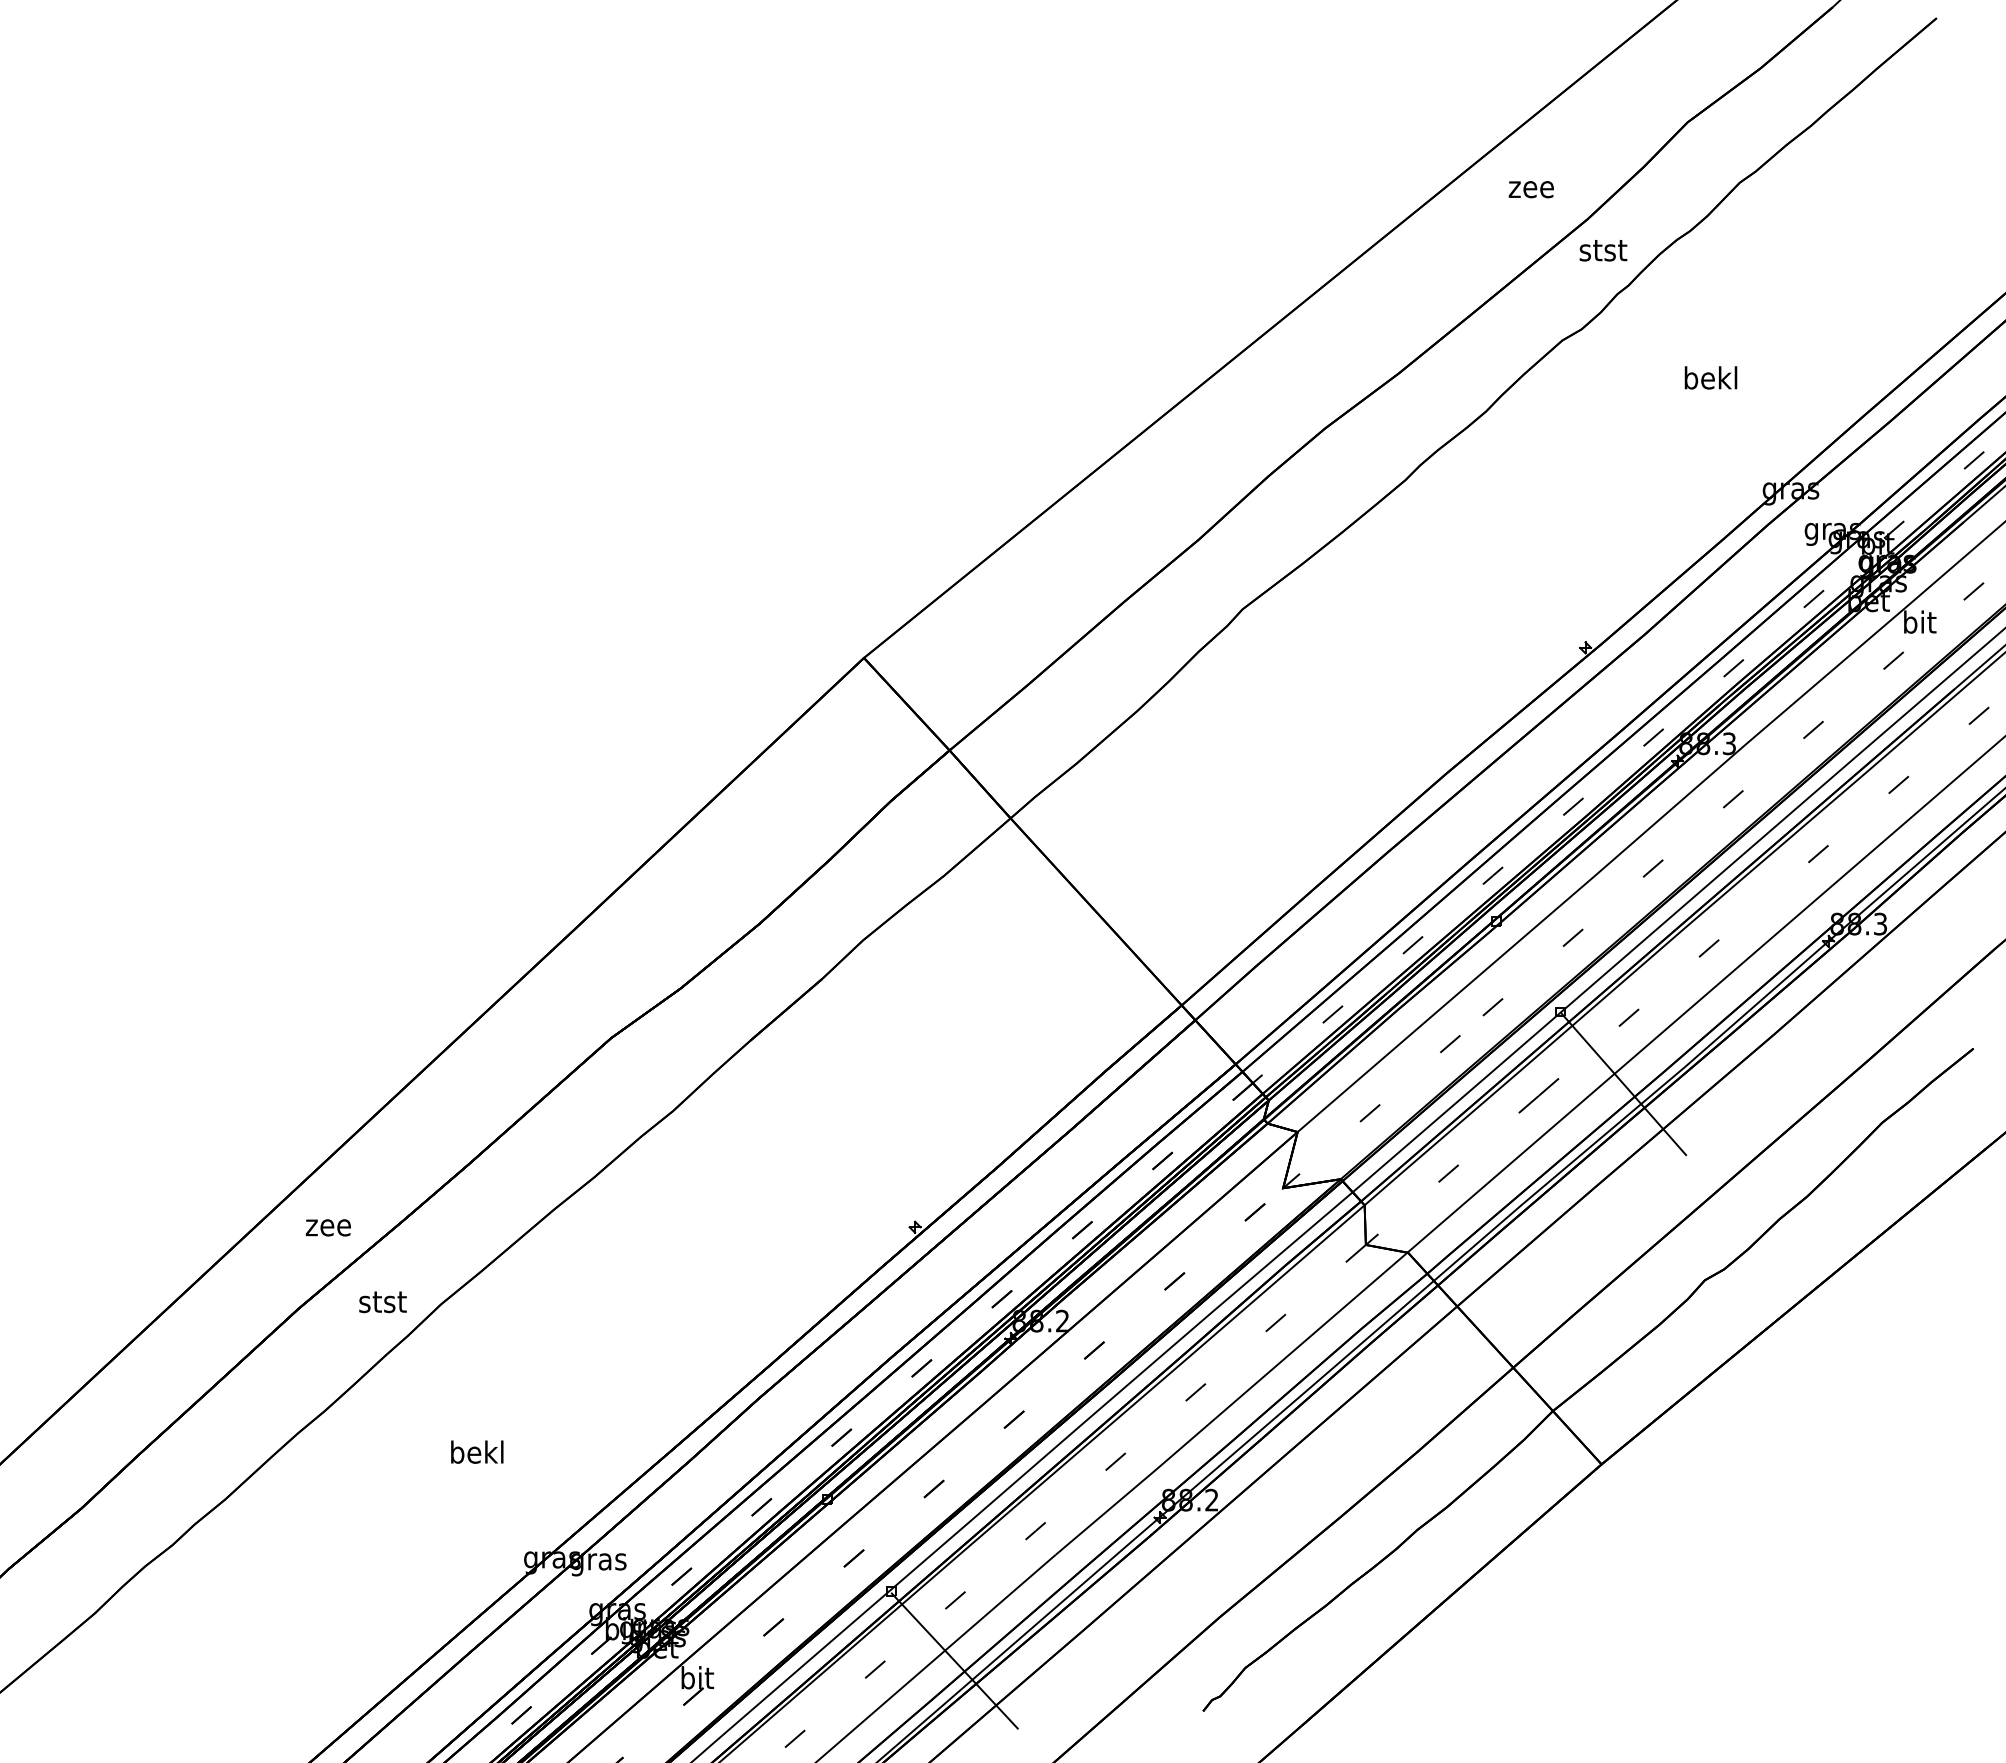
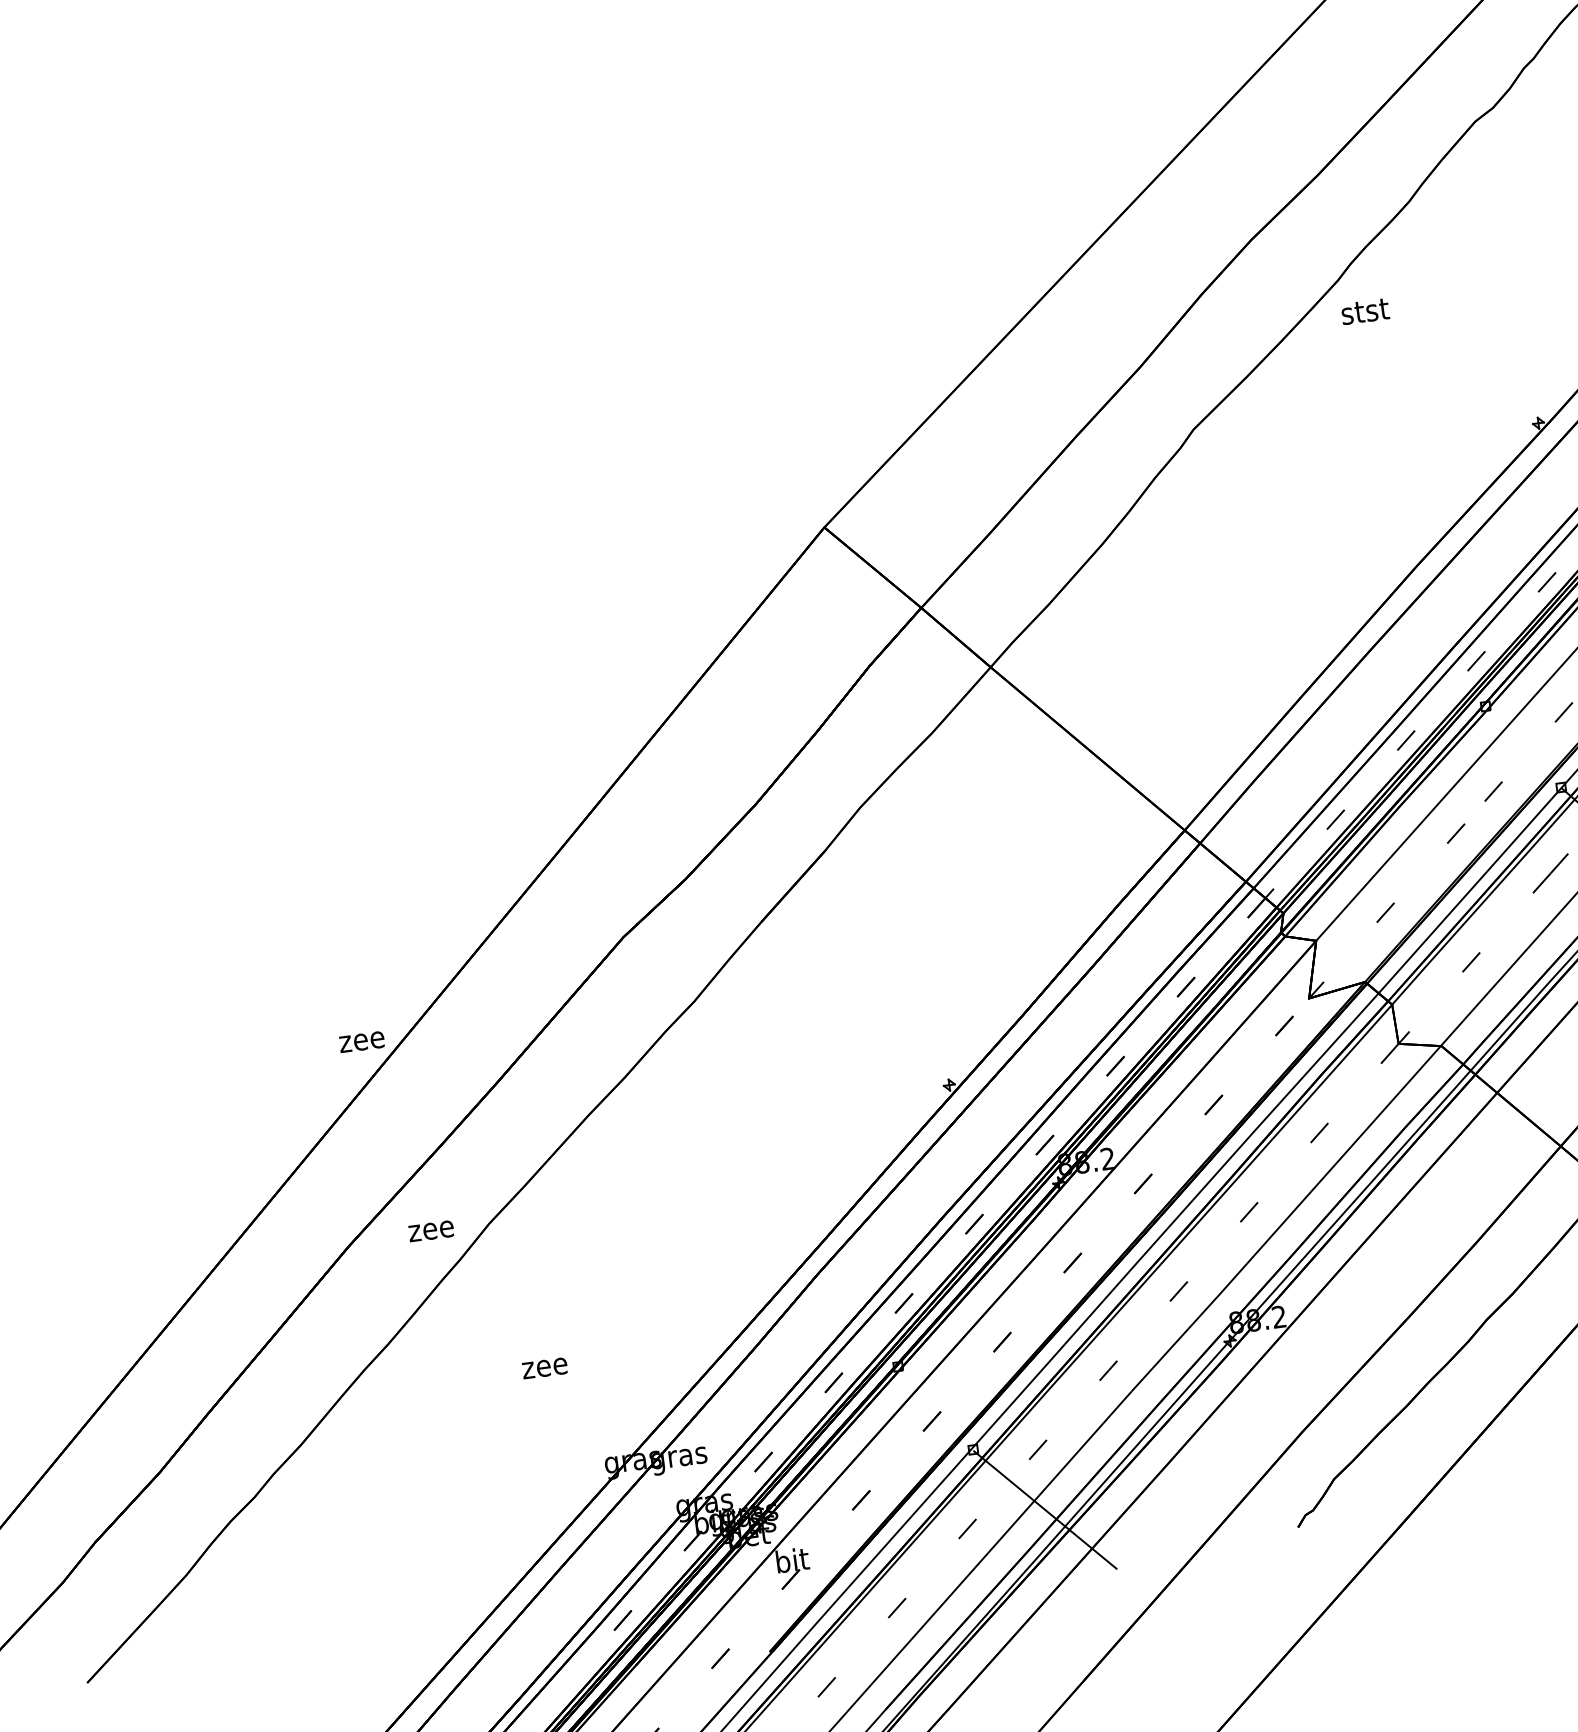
text: (1603, 250) -> (1365, 311), moved
text: (327, 1227) -> (361, 1041), moved
text: (382, 1302) -> (431, 1229), stst -> zee
text: (477, 1451) -> (544, 1364), bekl -> zee

